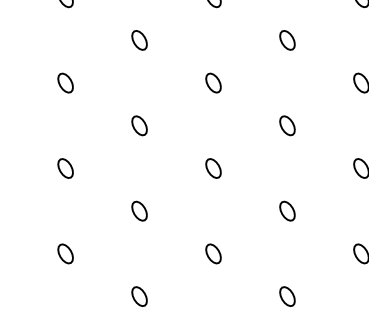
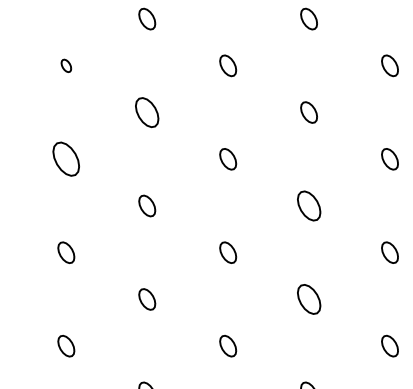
part: (65, 82) -> (66, 65), size x0.6
part: (139, 125) -> (147, 112), size x1.4
part: (65, 168) -> (66, 159), size x1.6
part: (286, 210) -> (308, 205), size x1.4
part: (286, 296) -> (308, 299), size x1.4

